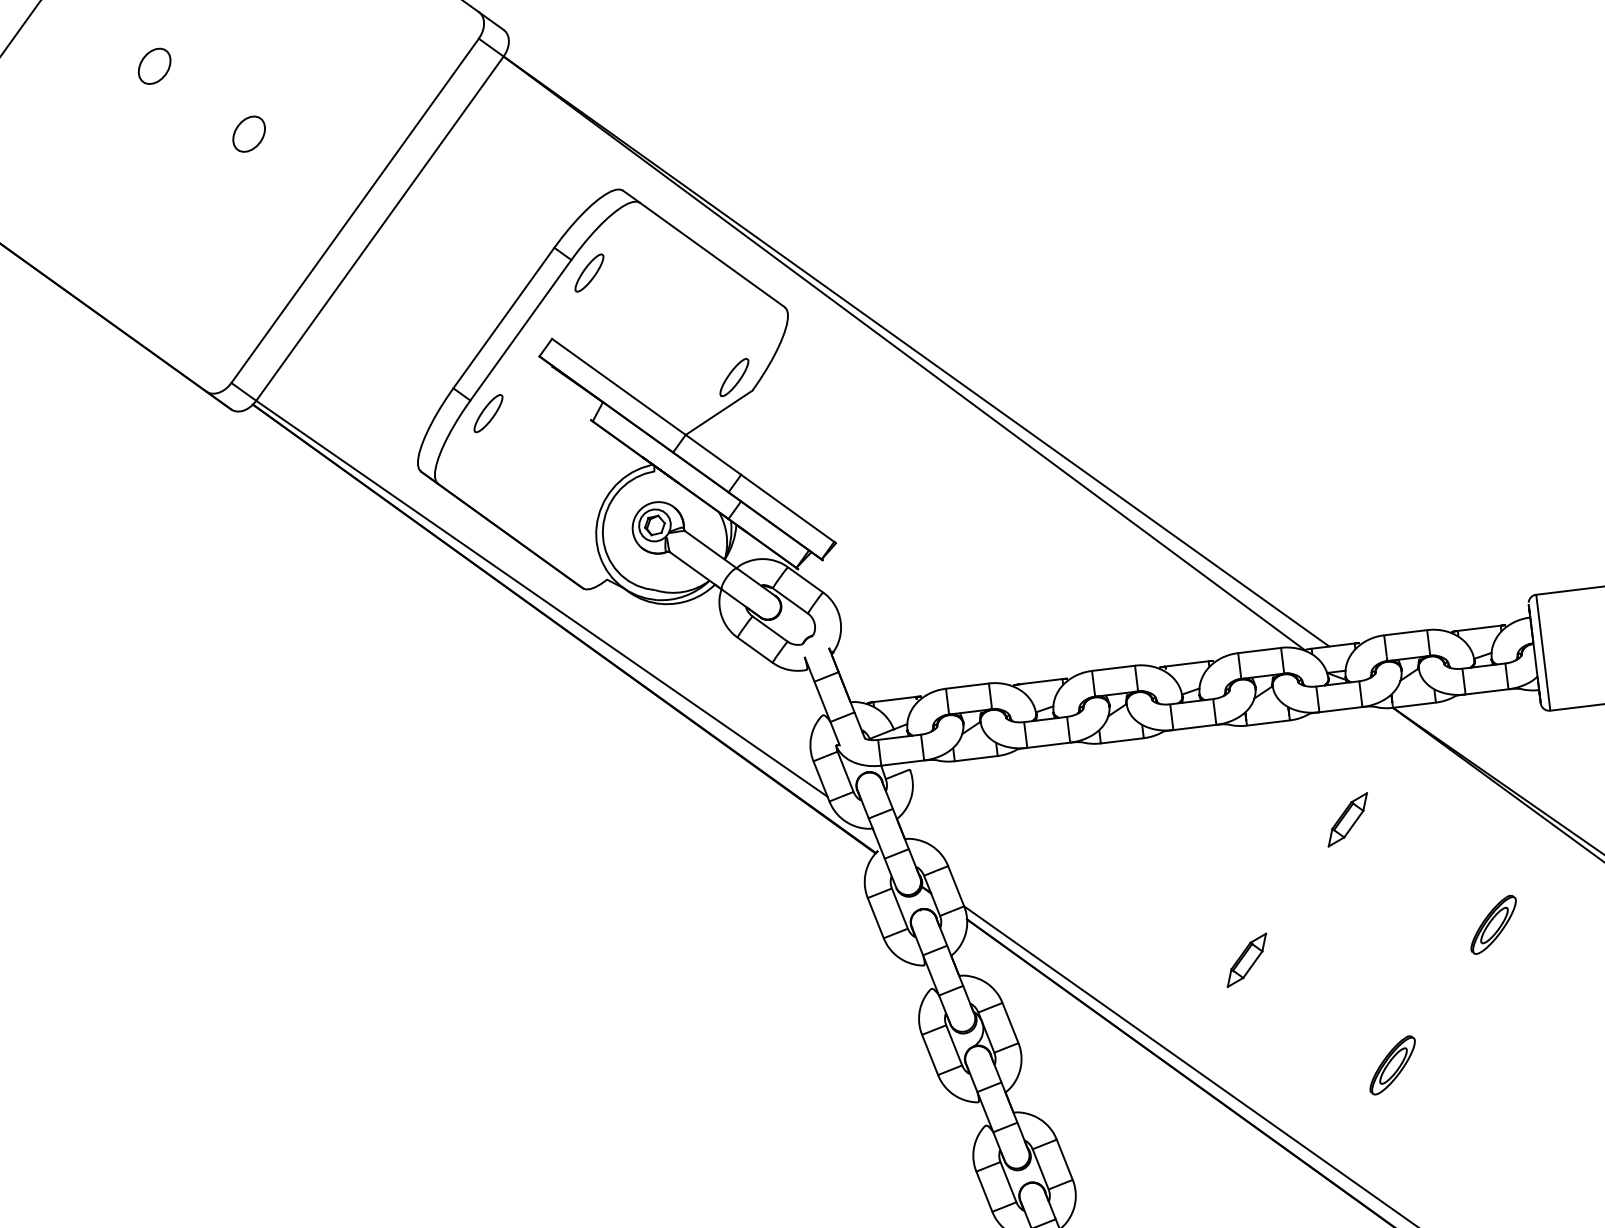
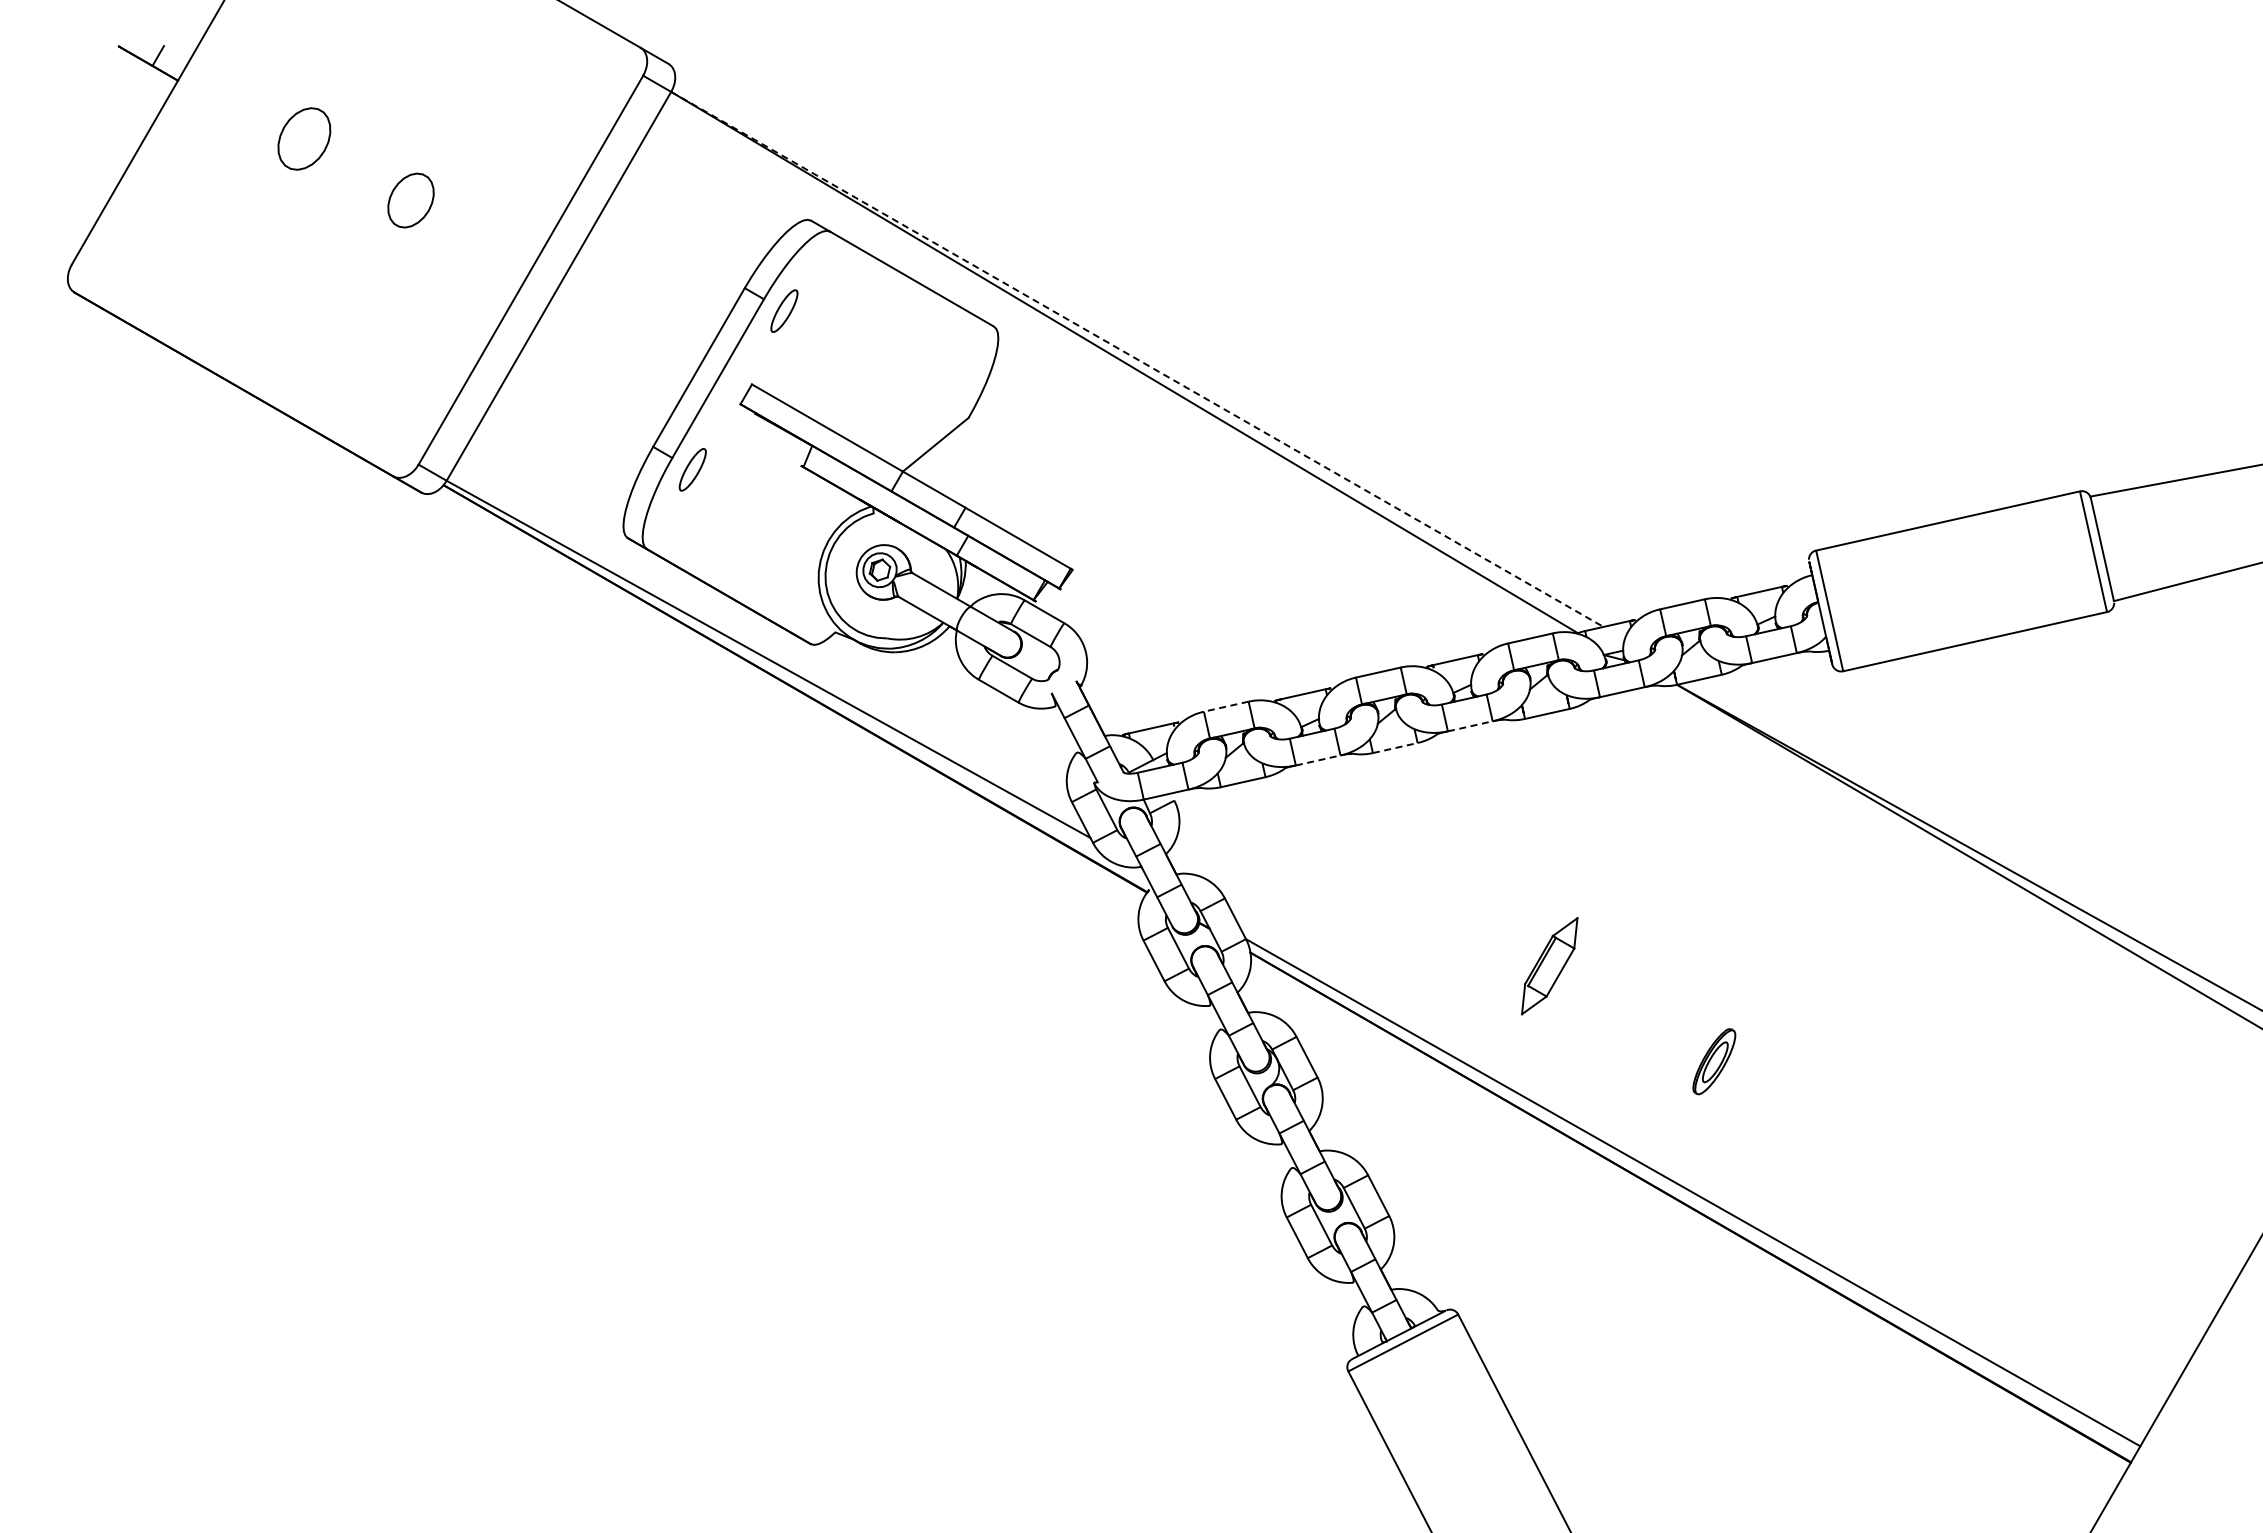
part: (154, 65) -> (304, 138), size x1.6
part: (249, 134) -> (411, 200), size x1.4
line: (916, 351) -> (1137, 359), solid -> dashed
part: (734, 377) -> (948, 405), removed
line: (967, 685) -> (1226, 706), solid -> dashed
line: (1195, 727) -> (1470, 726), solid -> dashed
line: (1122, 741) -> (1395, 748), solid -> dashed
line: (1049, 745) -> (1318, 760), solid -> dashed
part: (1347, 819) -> (1640, 807), removed
part: (1493, 924) -> (1805, 902), removed
part: (1246, 960) -> (1549, 966), size x1.6

